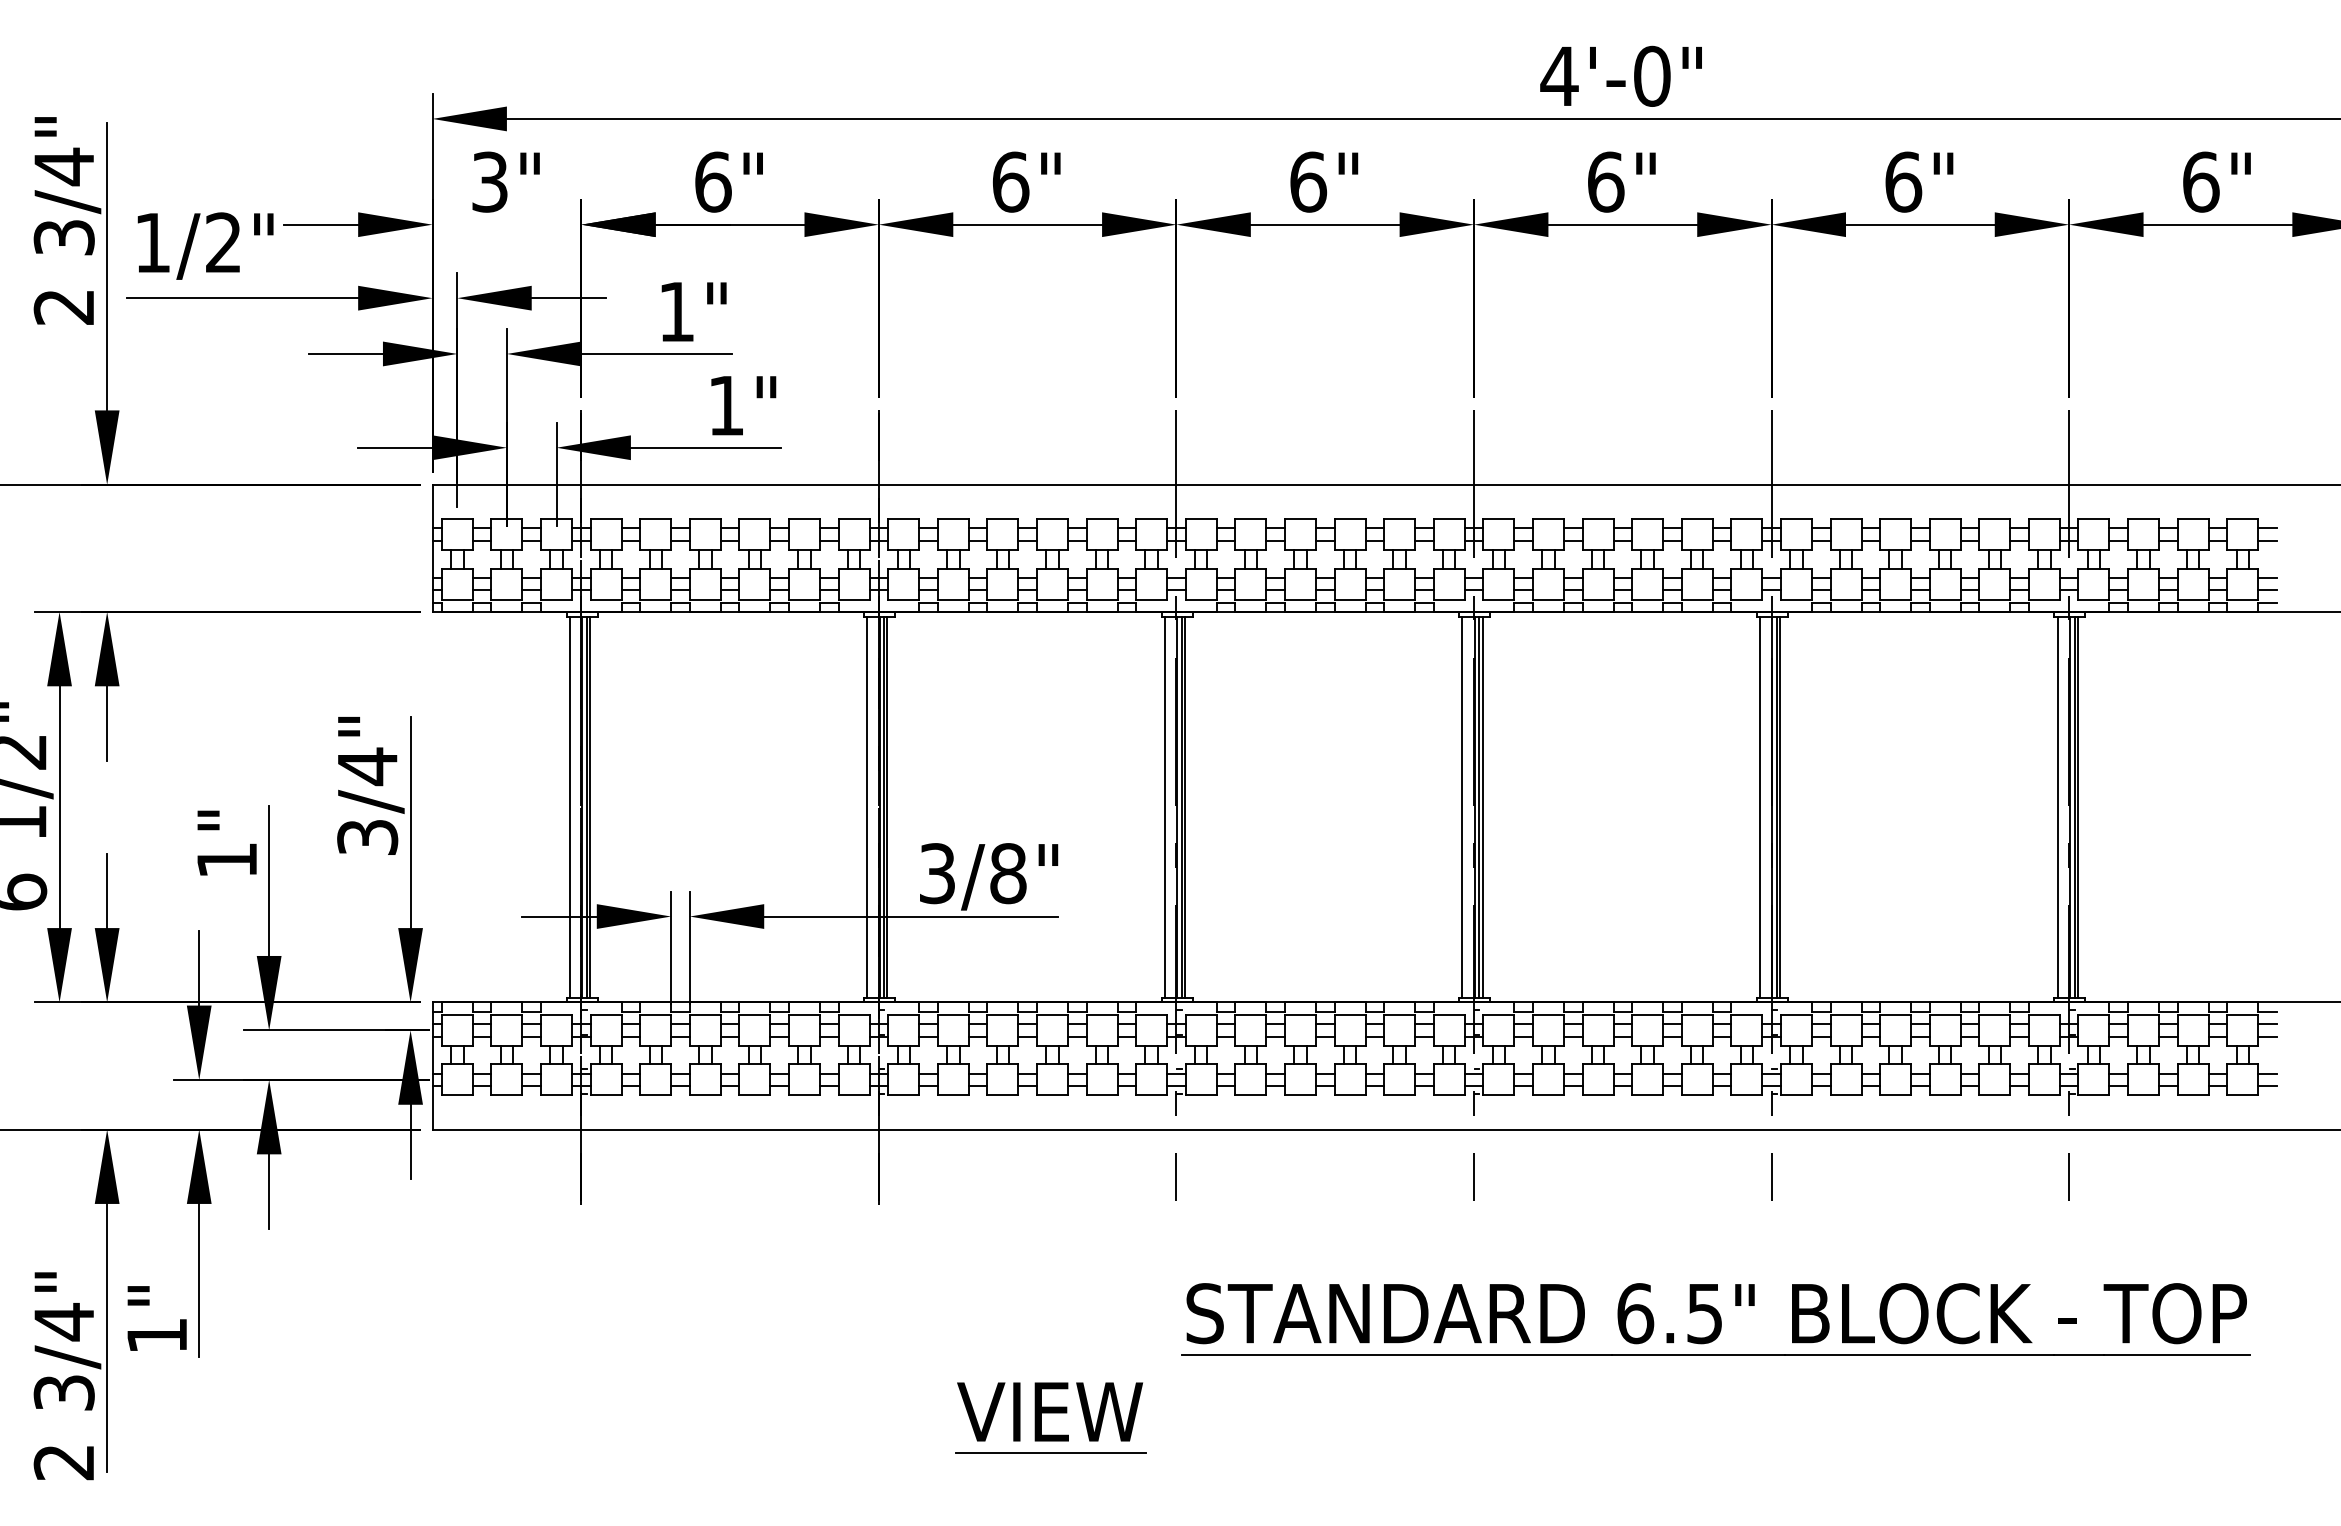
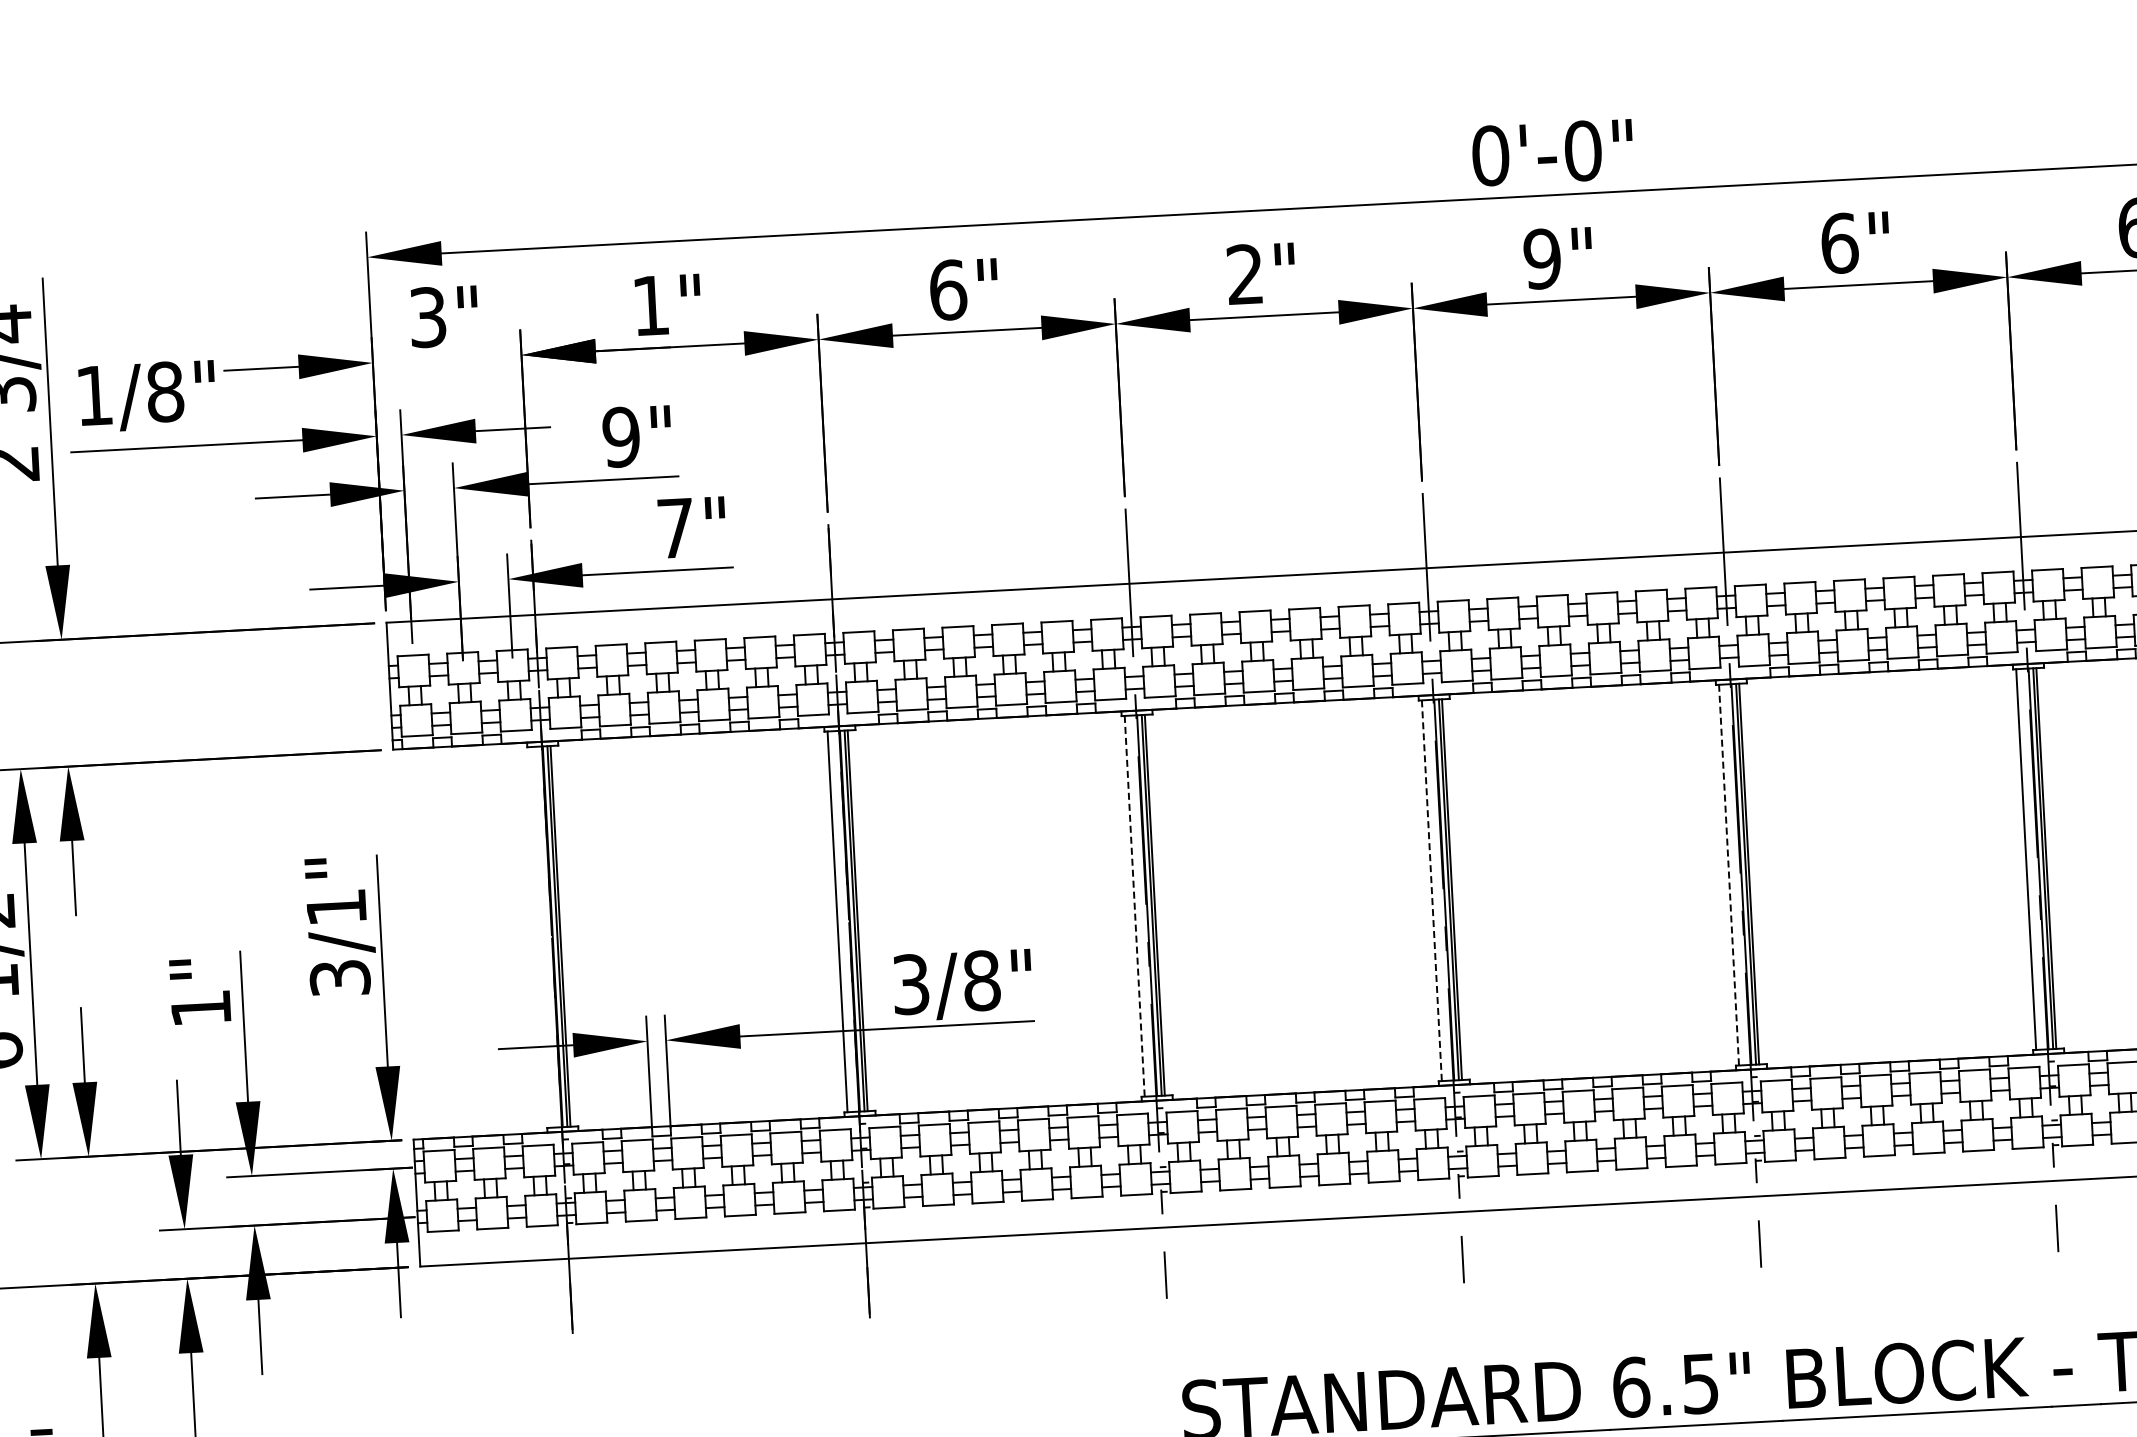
text: (1559, 75) -> (1490, 154), 4'-0" -> 0'-0"
text: (713, 181) -> (651, 305), 6" -> 1"
text: (1308, 181) -> (1245, 273), 6" -> 2"
text: (1605, 181) -> (1542, 258), 6" -> 9"
text: (223, 242) -> (165, 391), 1/2" -> 1/8"
text: (676, 311) -> (621, 436), 1" -> 9"
text: (726, 405) -> (675, 528), 1" -> 7"
text: (367, 766) -> (336, 907), 3/4" -> 3/1"
line: (569, 806) -> (540, 936), removed
line: (1164, 807) -> (1134, 906), solid -> dashed
line: (1462, 807) -> (1431, 891), solid -> dashed
line: (1759, 807) -> (1728, 875), solid -> dashed

